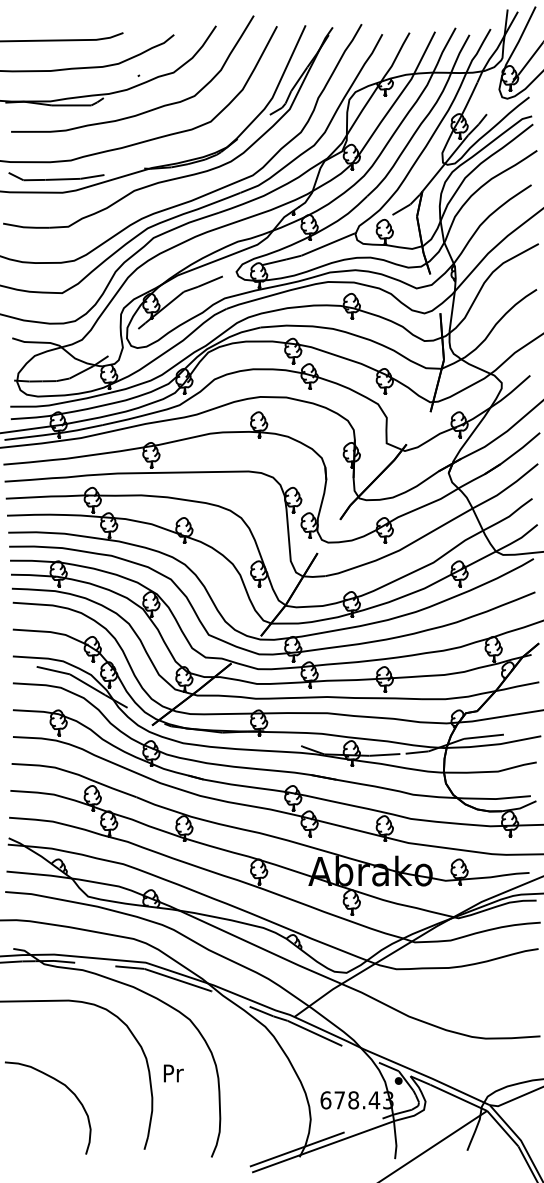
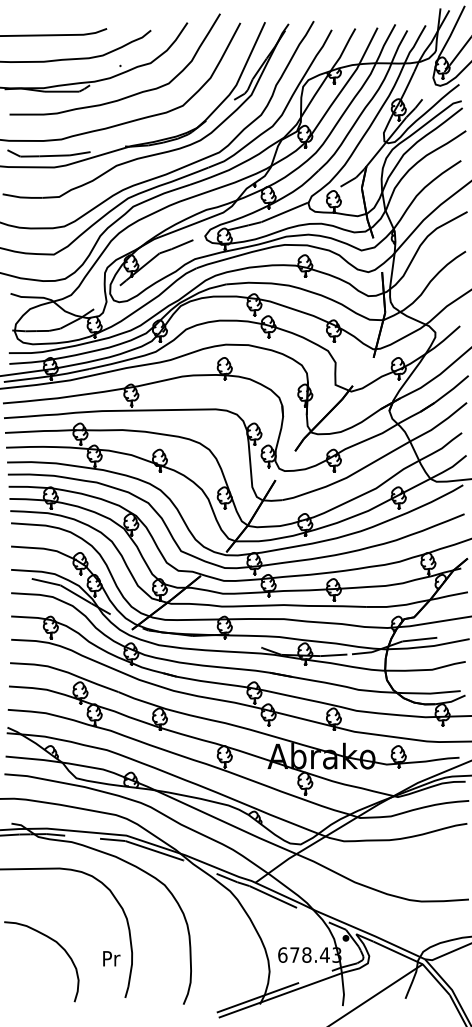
text: (173, 1073) -> (111, 958), moved

